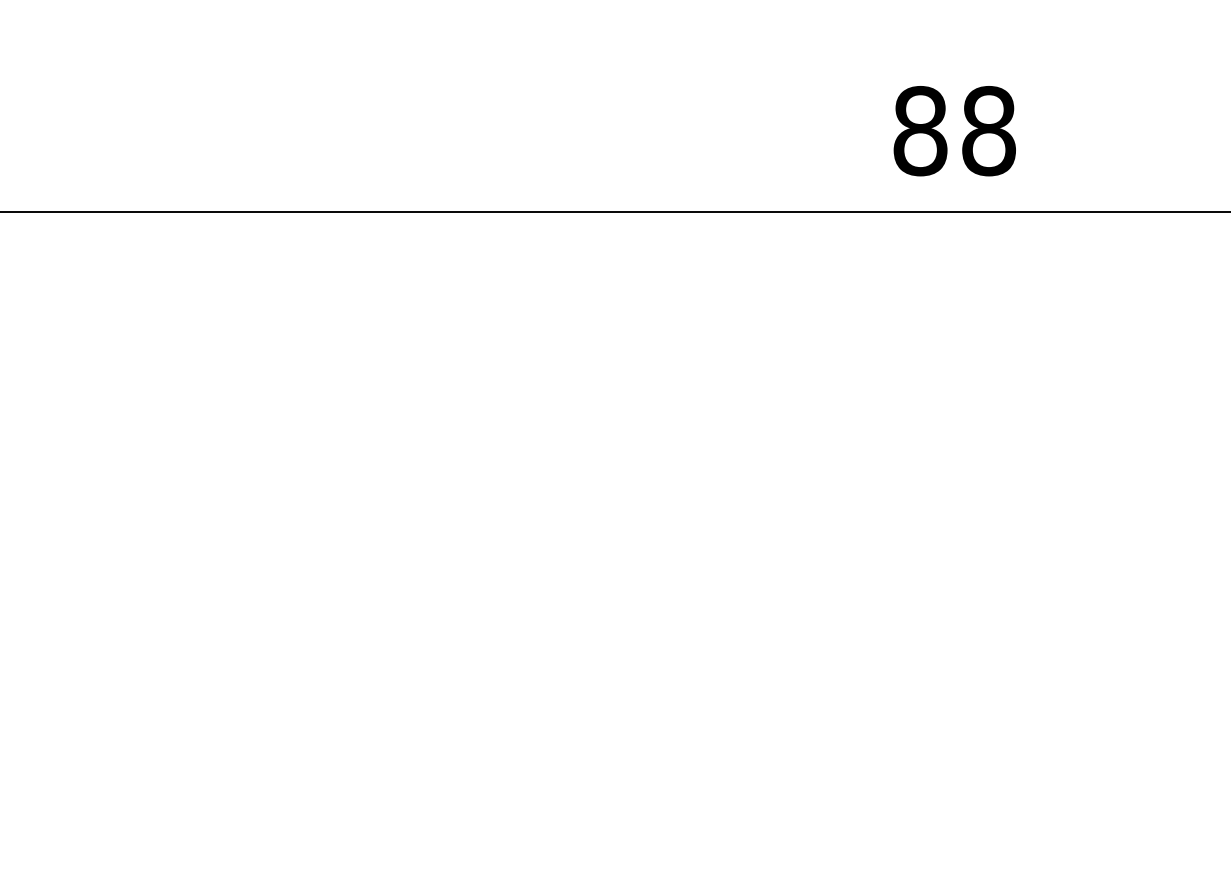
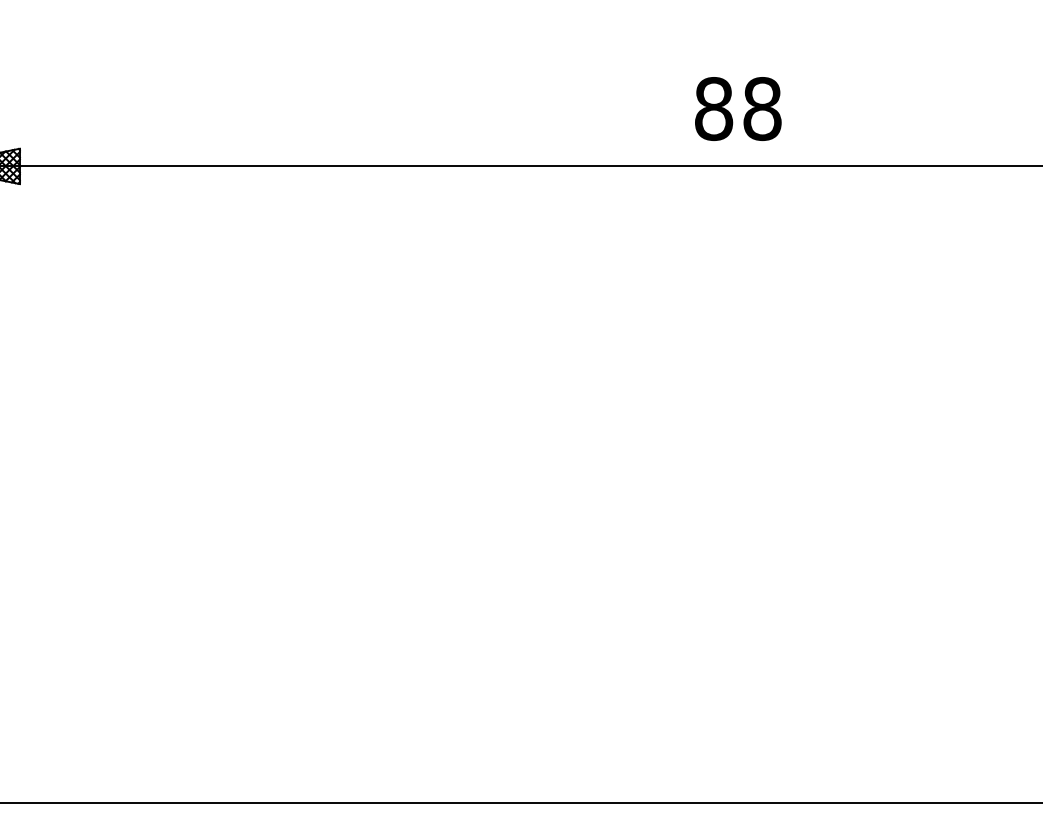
text: (955, 130) -> (738, 108), moved

